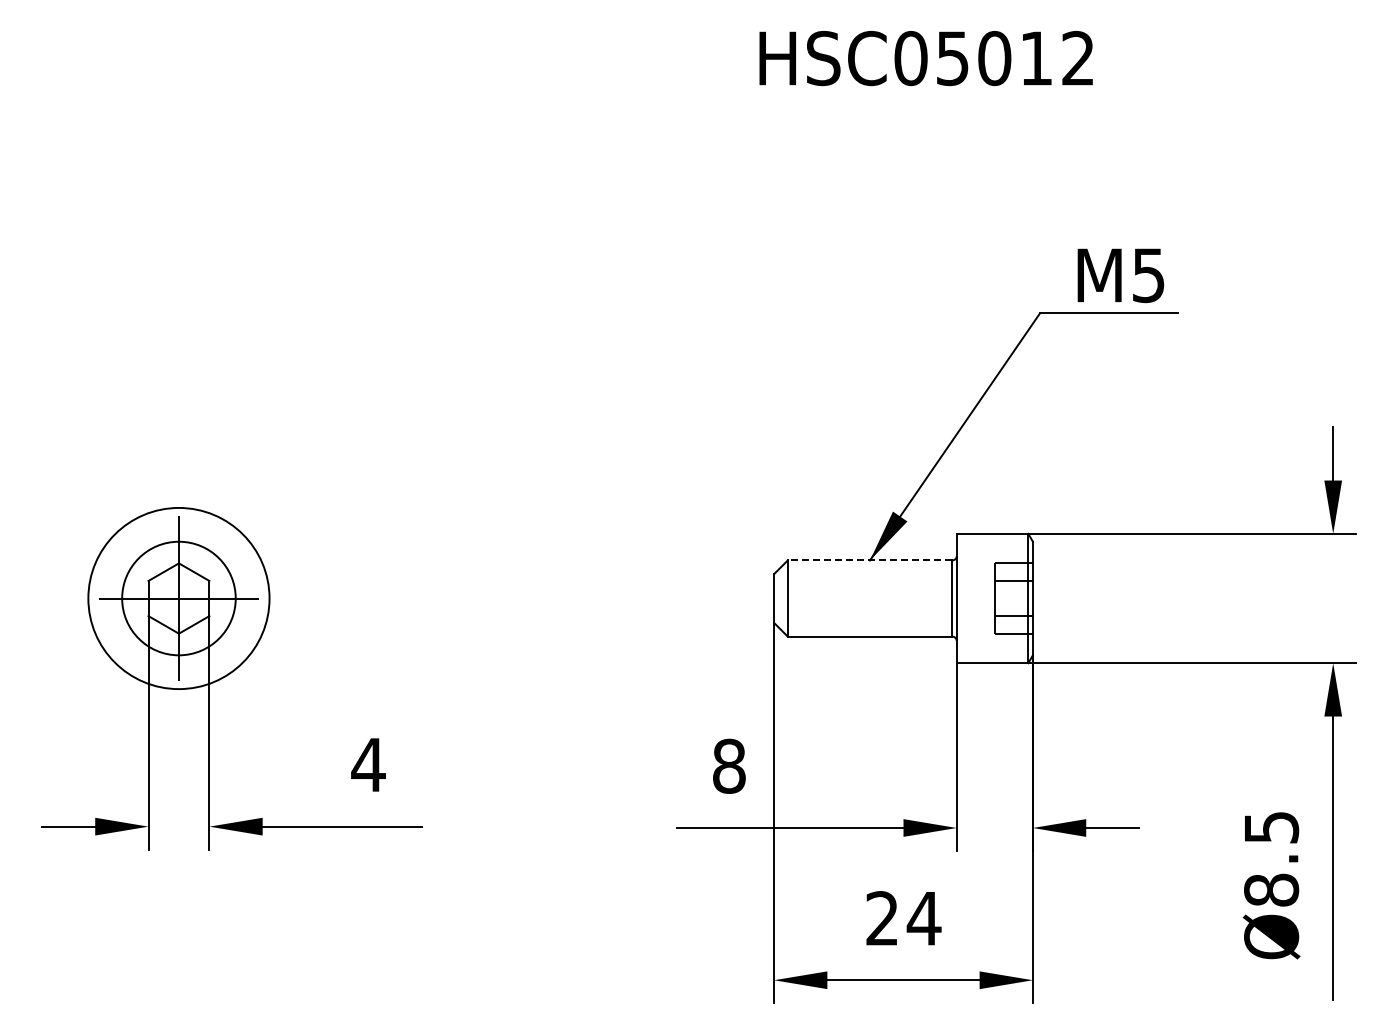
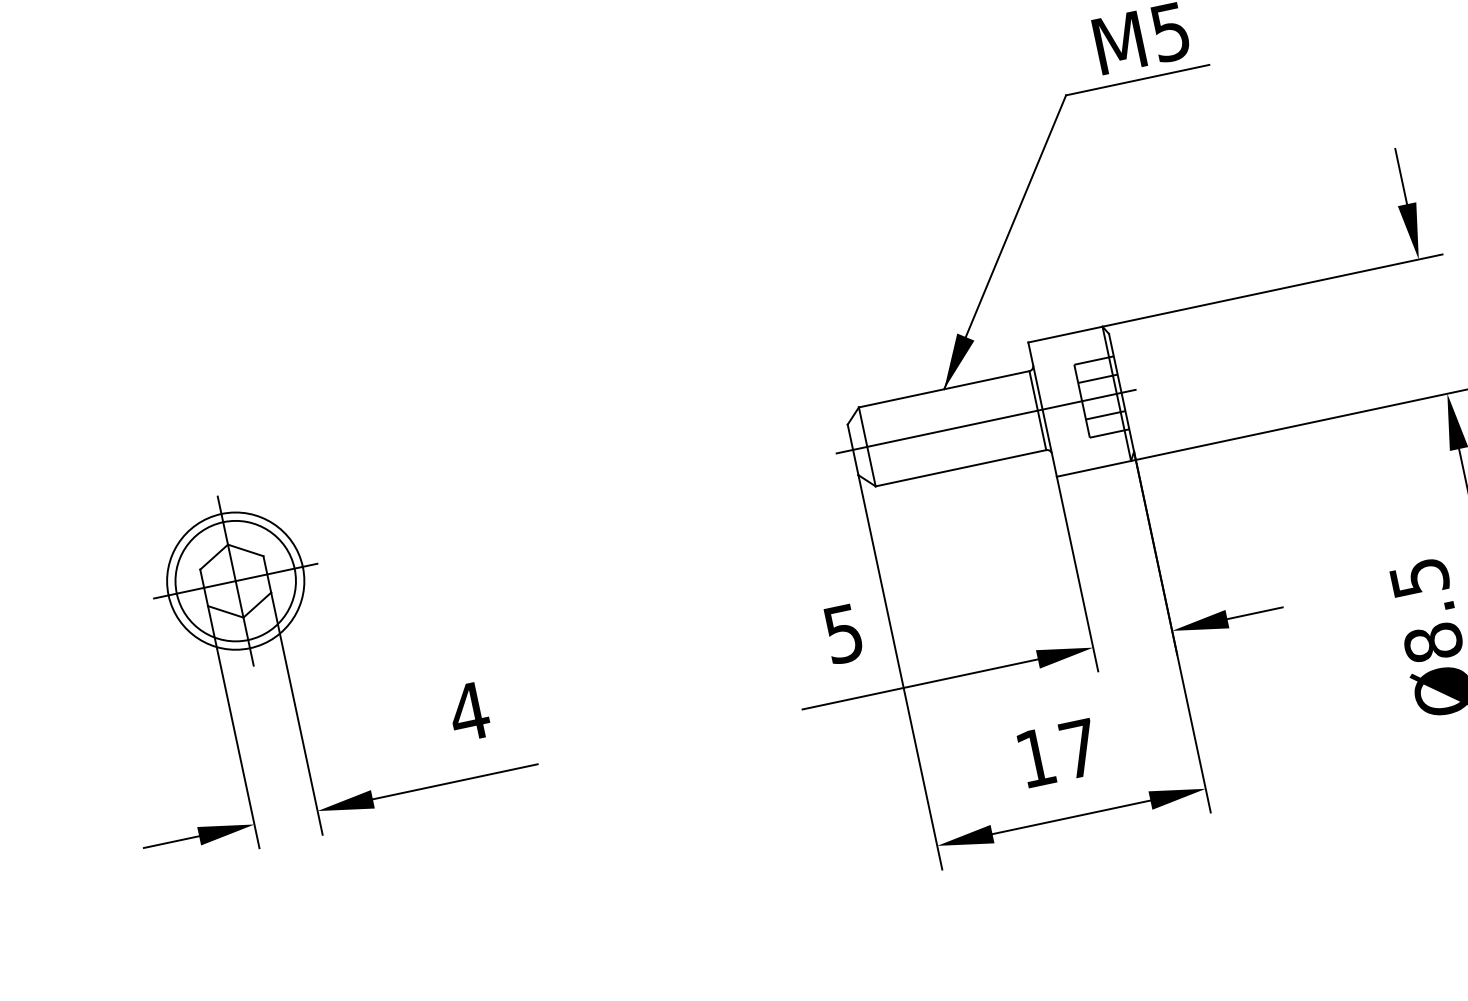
line: (869, 560) -> (943, 389), dashed -> solid
circle: (178, 598) -> (235, 581), size x0.71
line: (906, 598) -> (990, 420), added
text: (729, 765) -> (843, 632), 8 -> 5
text: (903, 918) -> (1057, 753), 24 -> 17

